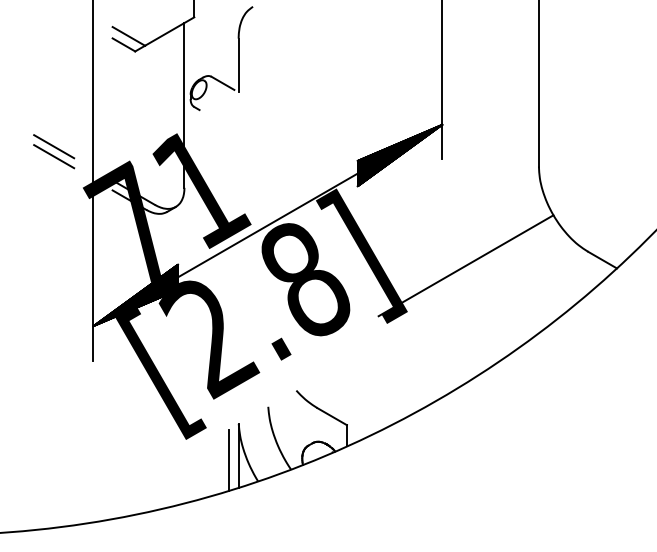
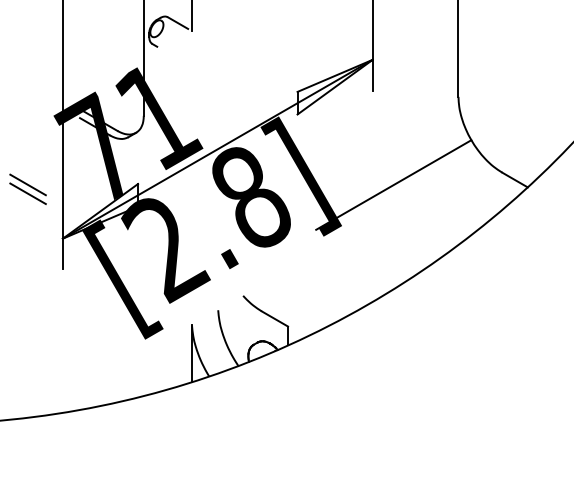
part: (54, 151) -> (28, 189), moved
hatch: (399, 155) -> (334, 87), removed
hatch: (135, 295) -> (100, 211), removed
line: (228, 459) -> (182, 357), removed

